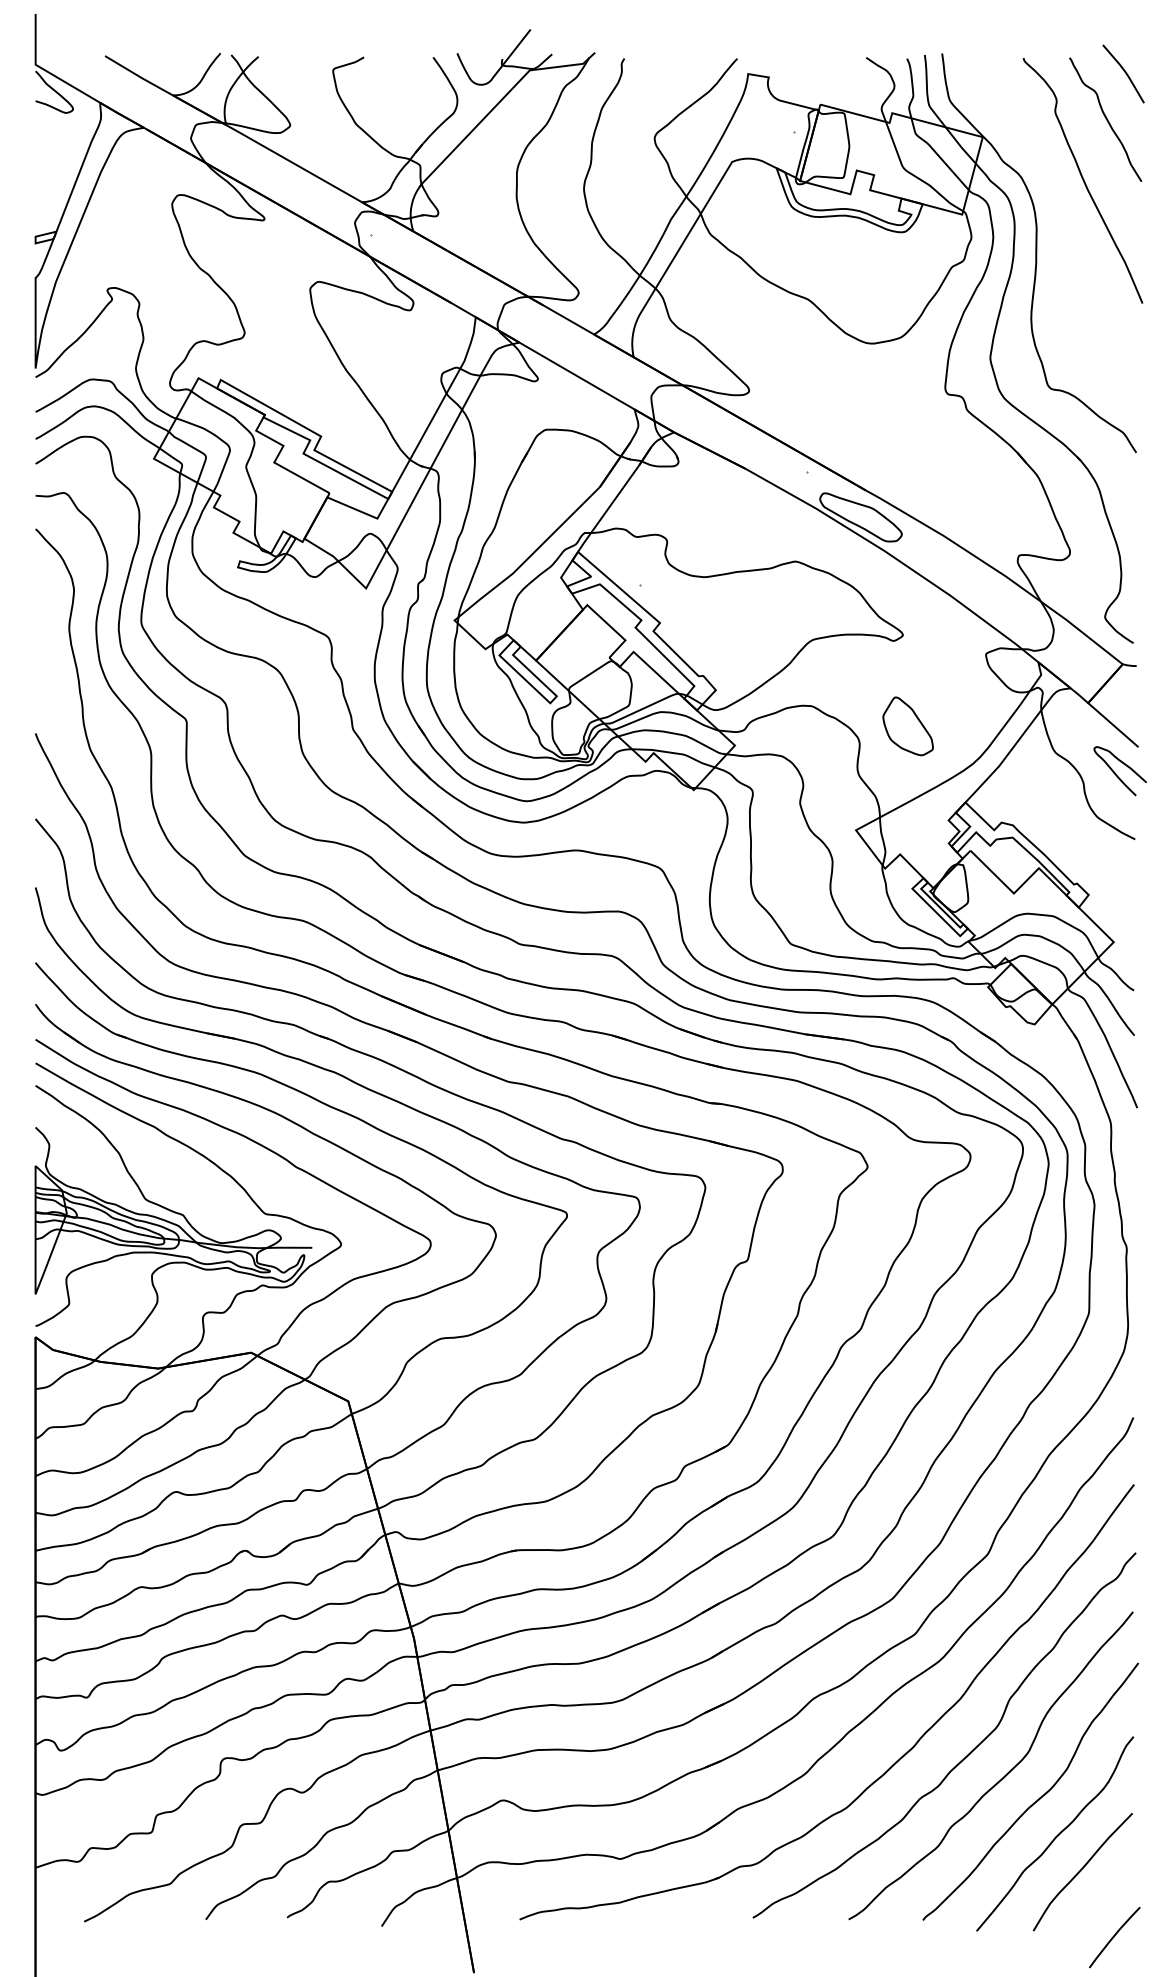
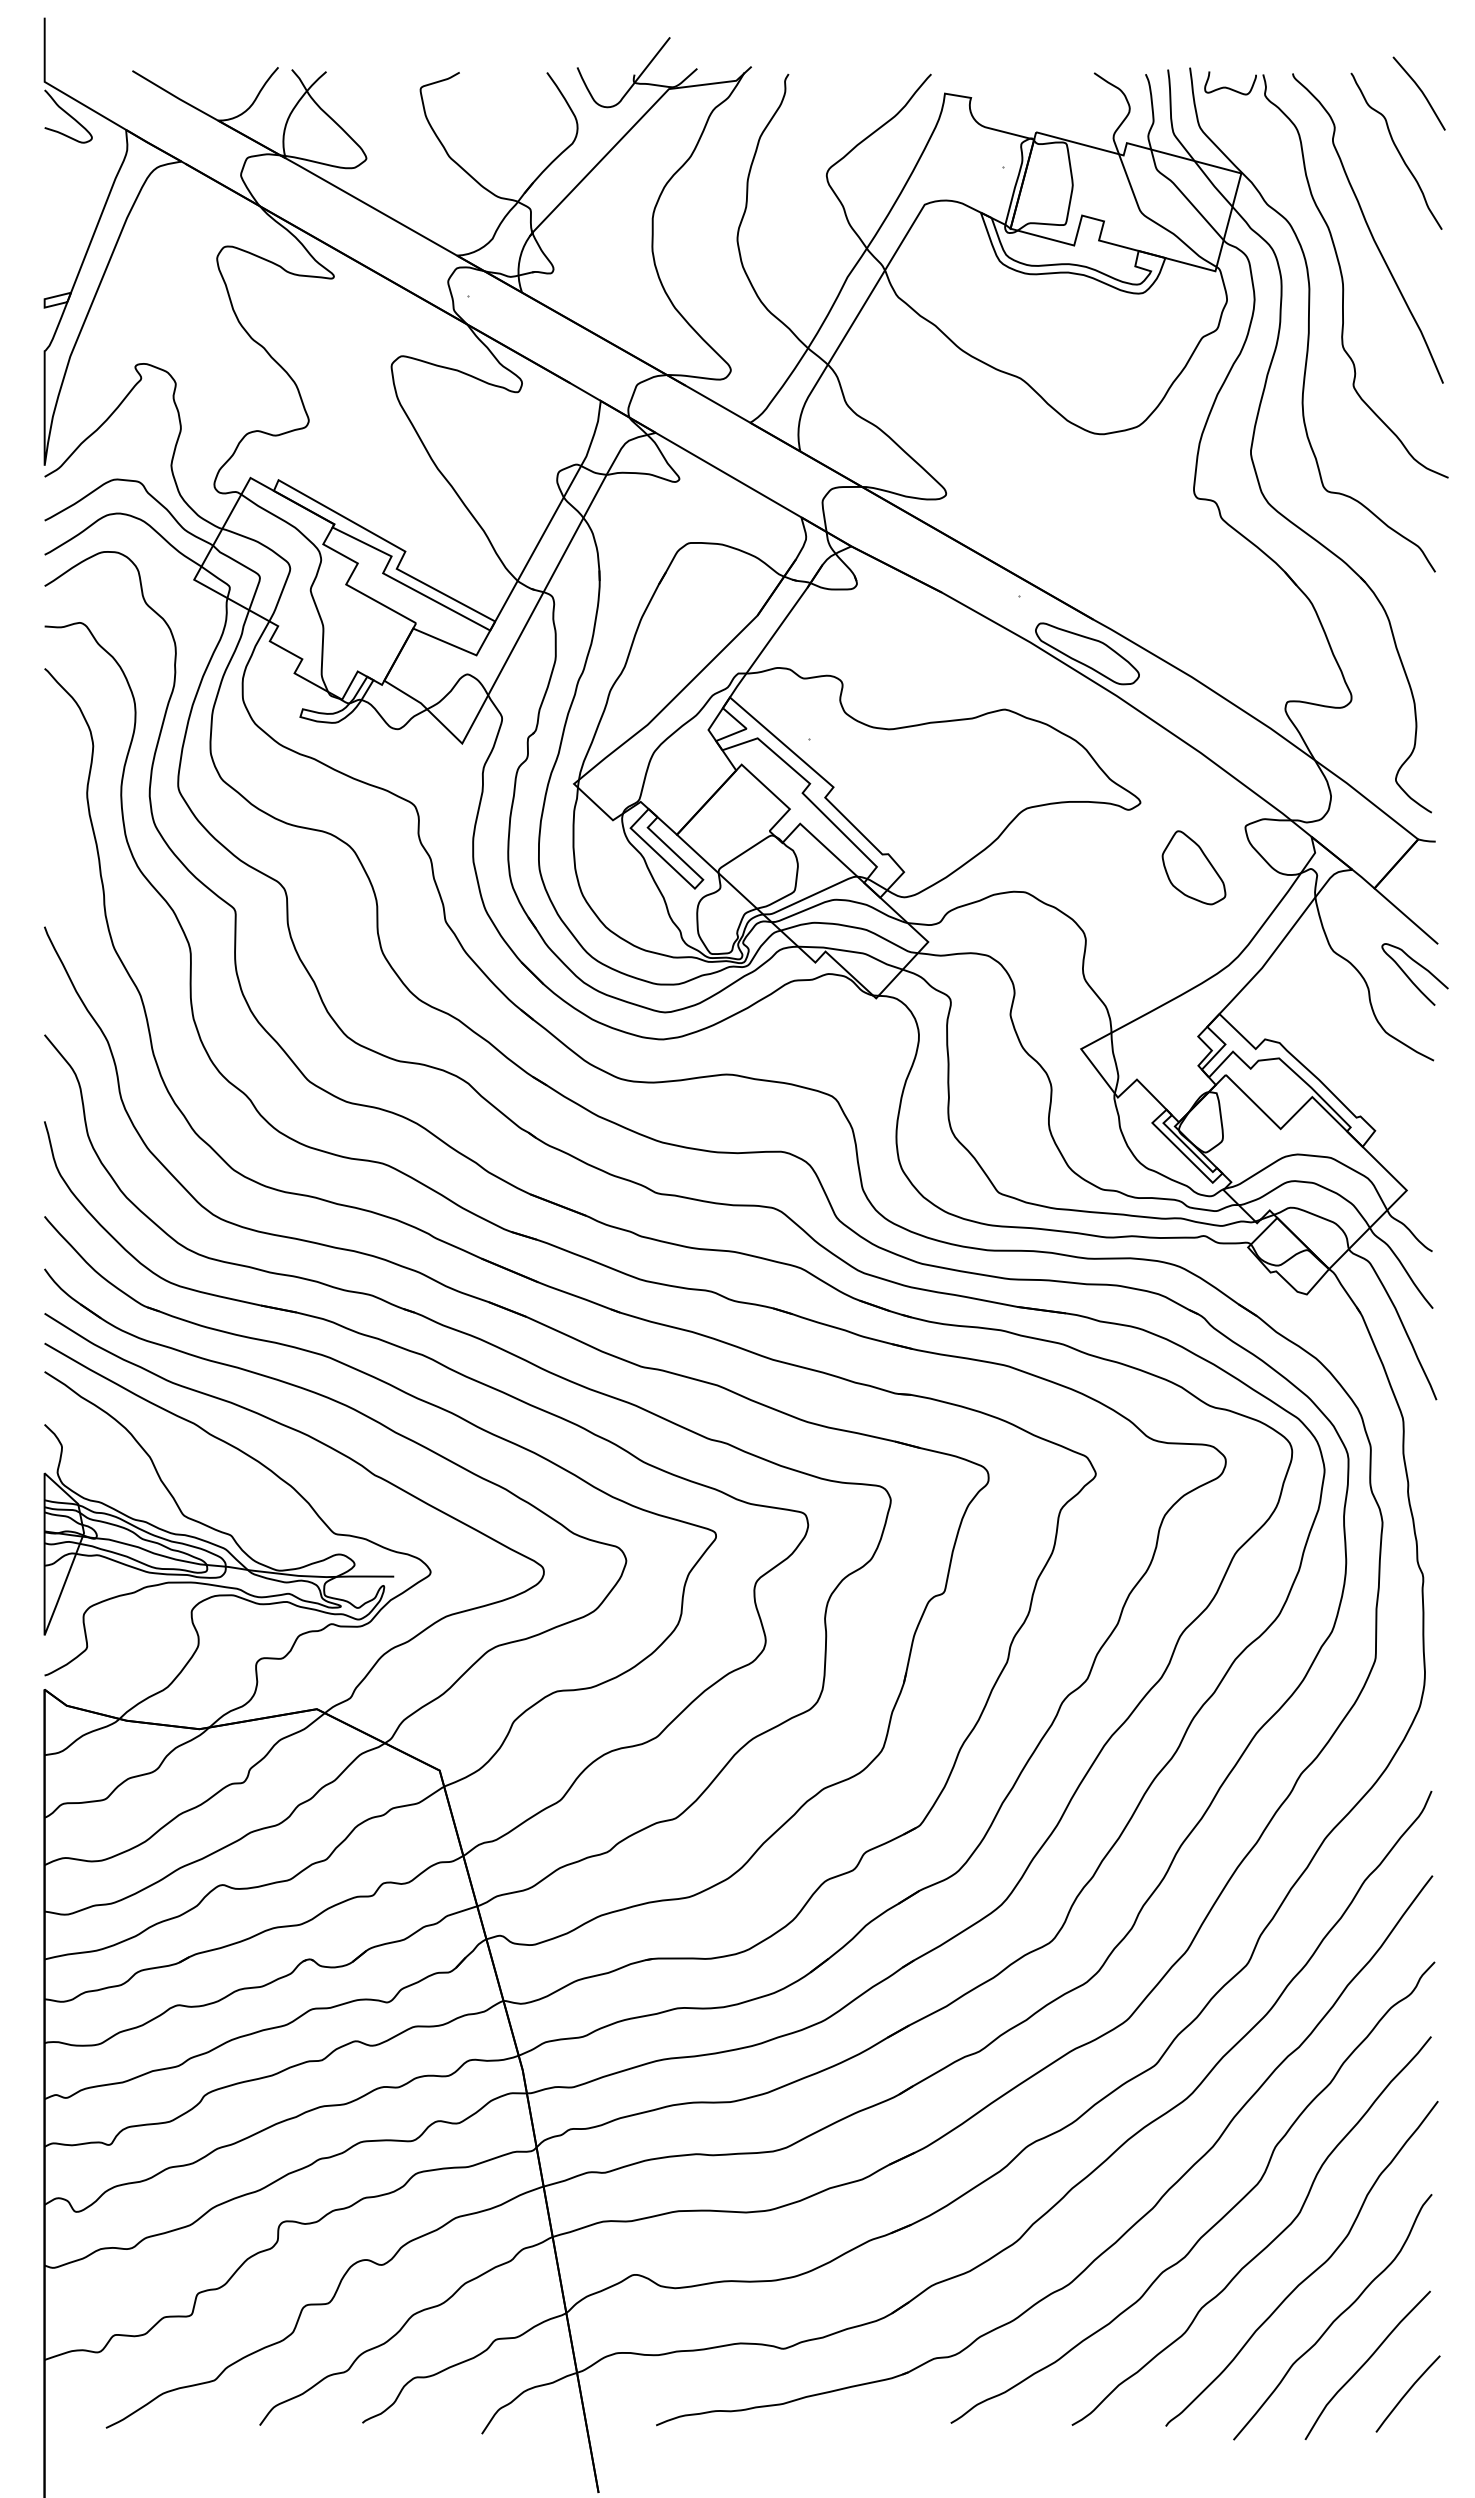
part: (1060, 214) -> (1339, 271), added
part: (907, 726) -> (1193, 867), moved
curve: (1114, 1937) -> (1407, 2393), moved

